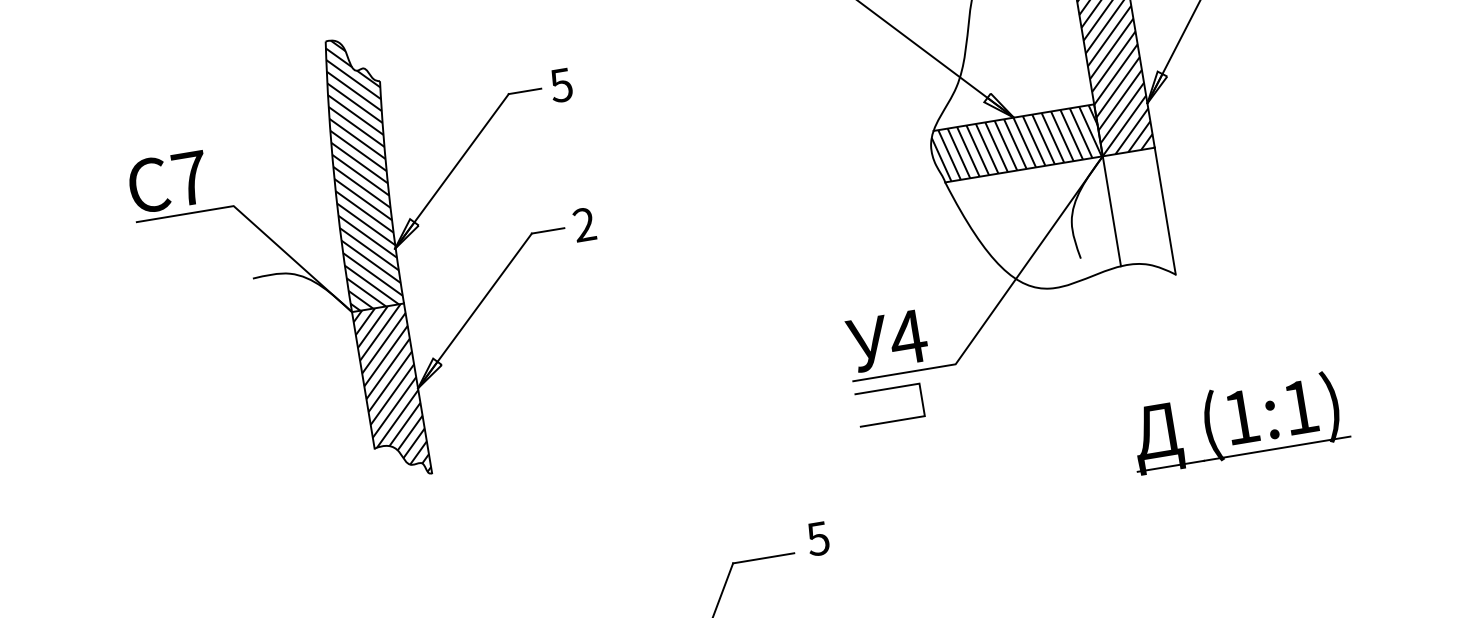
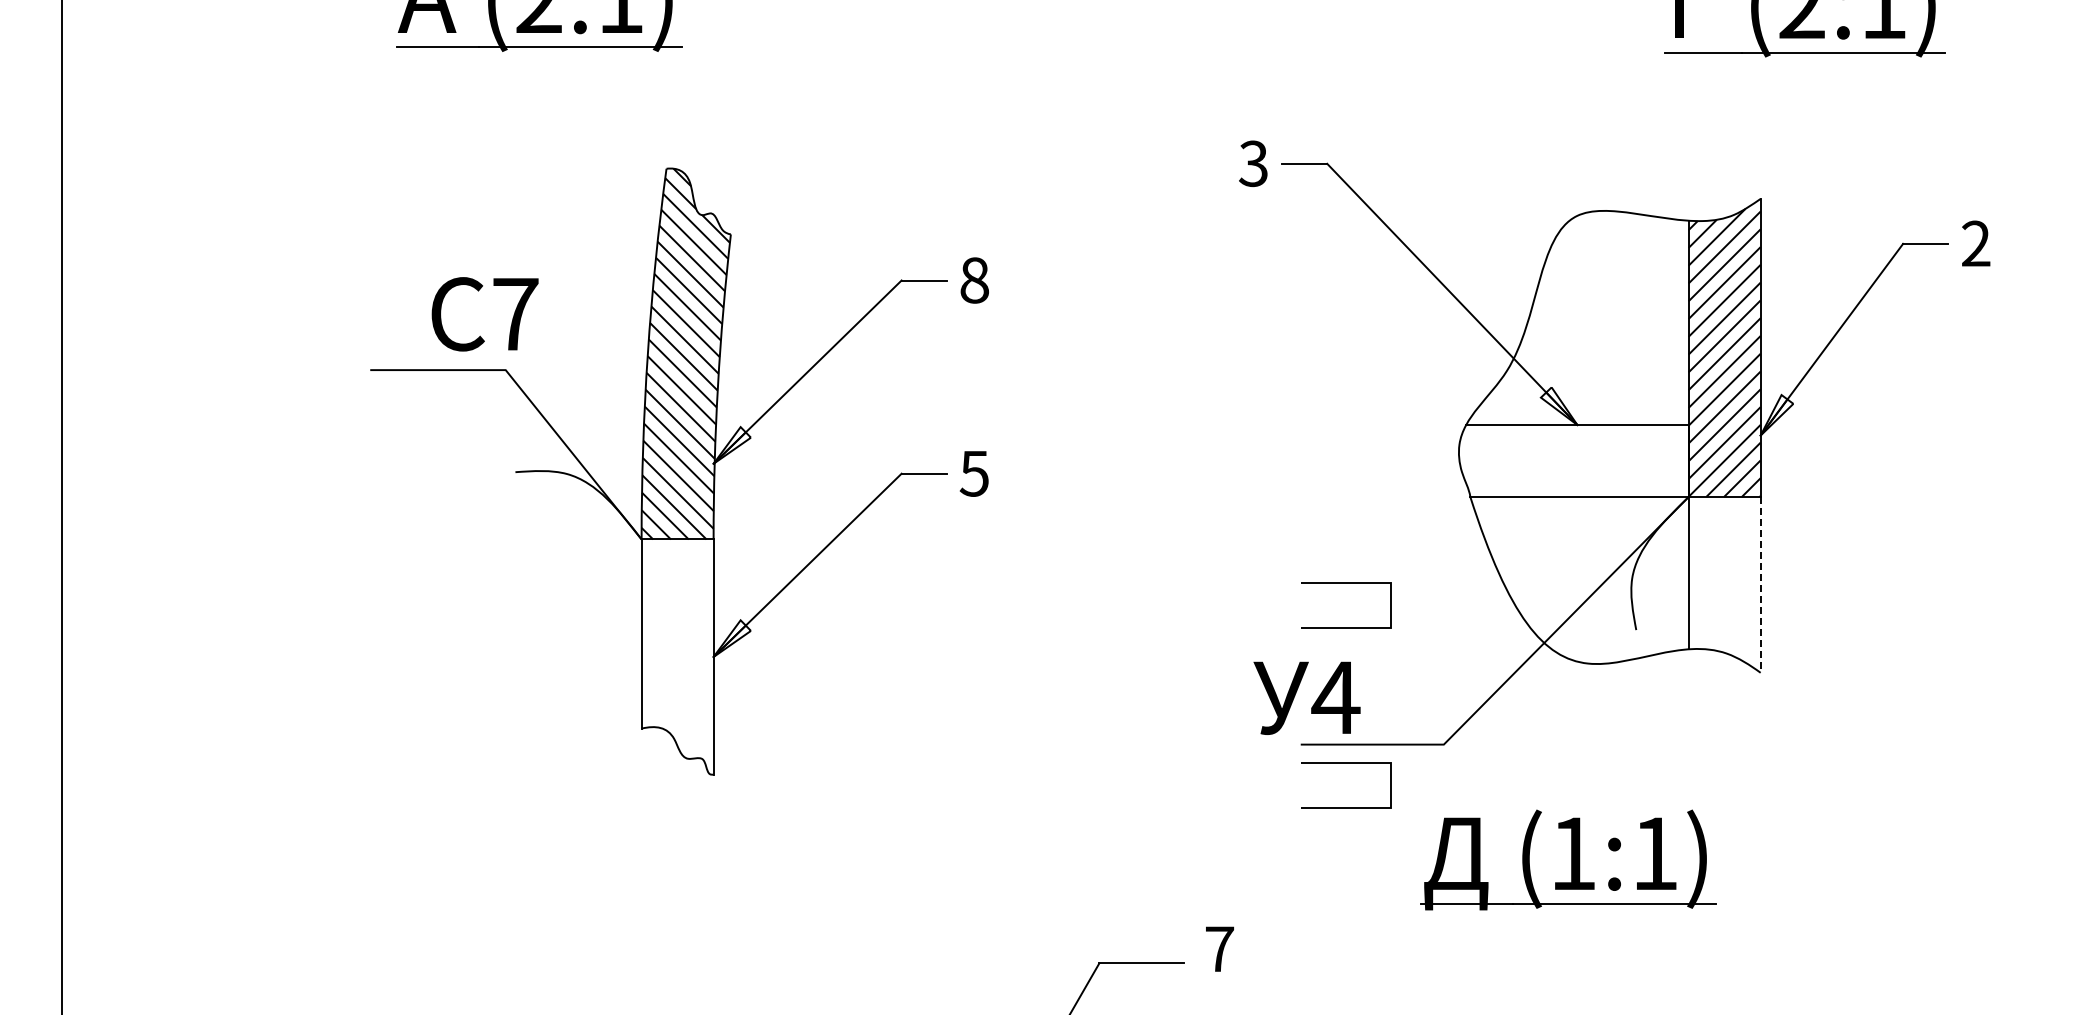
text: (560, 85) -> (973, 280), 5 -> 8
hatch: (1016, 144) -> (1575, 461), removed
text: (168, 182) -> (484, 314), moved
line: (1165, 210) -> (1760, 584), solid -> dashed
text: (583, 224) -> (973, 473), 2 -> 5
line: (866, 259) -> (1346, 583), added
text: (886, 340) -> (1306, 697), moved
hatch: (391, 391) -> (677, 655), removed
part: (1238, 421) -> (1568, 859), moved
text: (818, 539) -> (1219, 949), 5 -> 7

